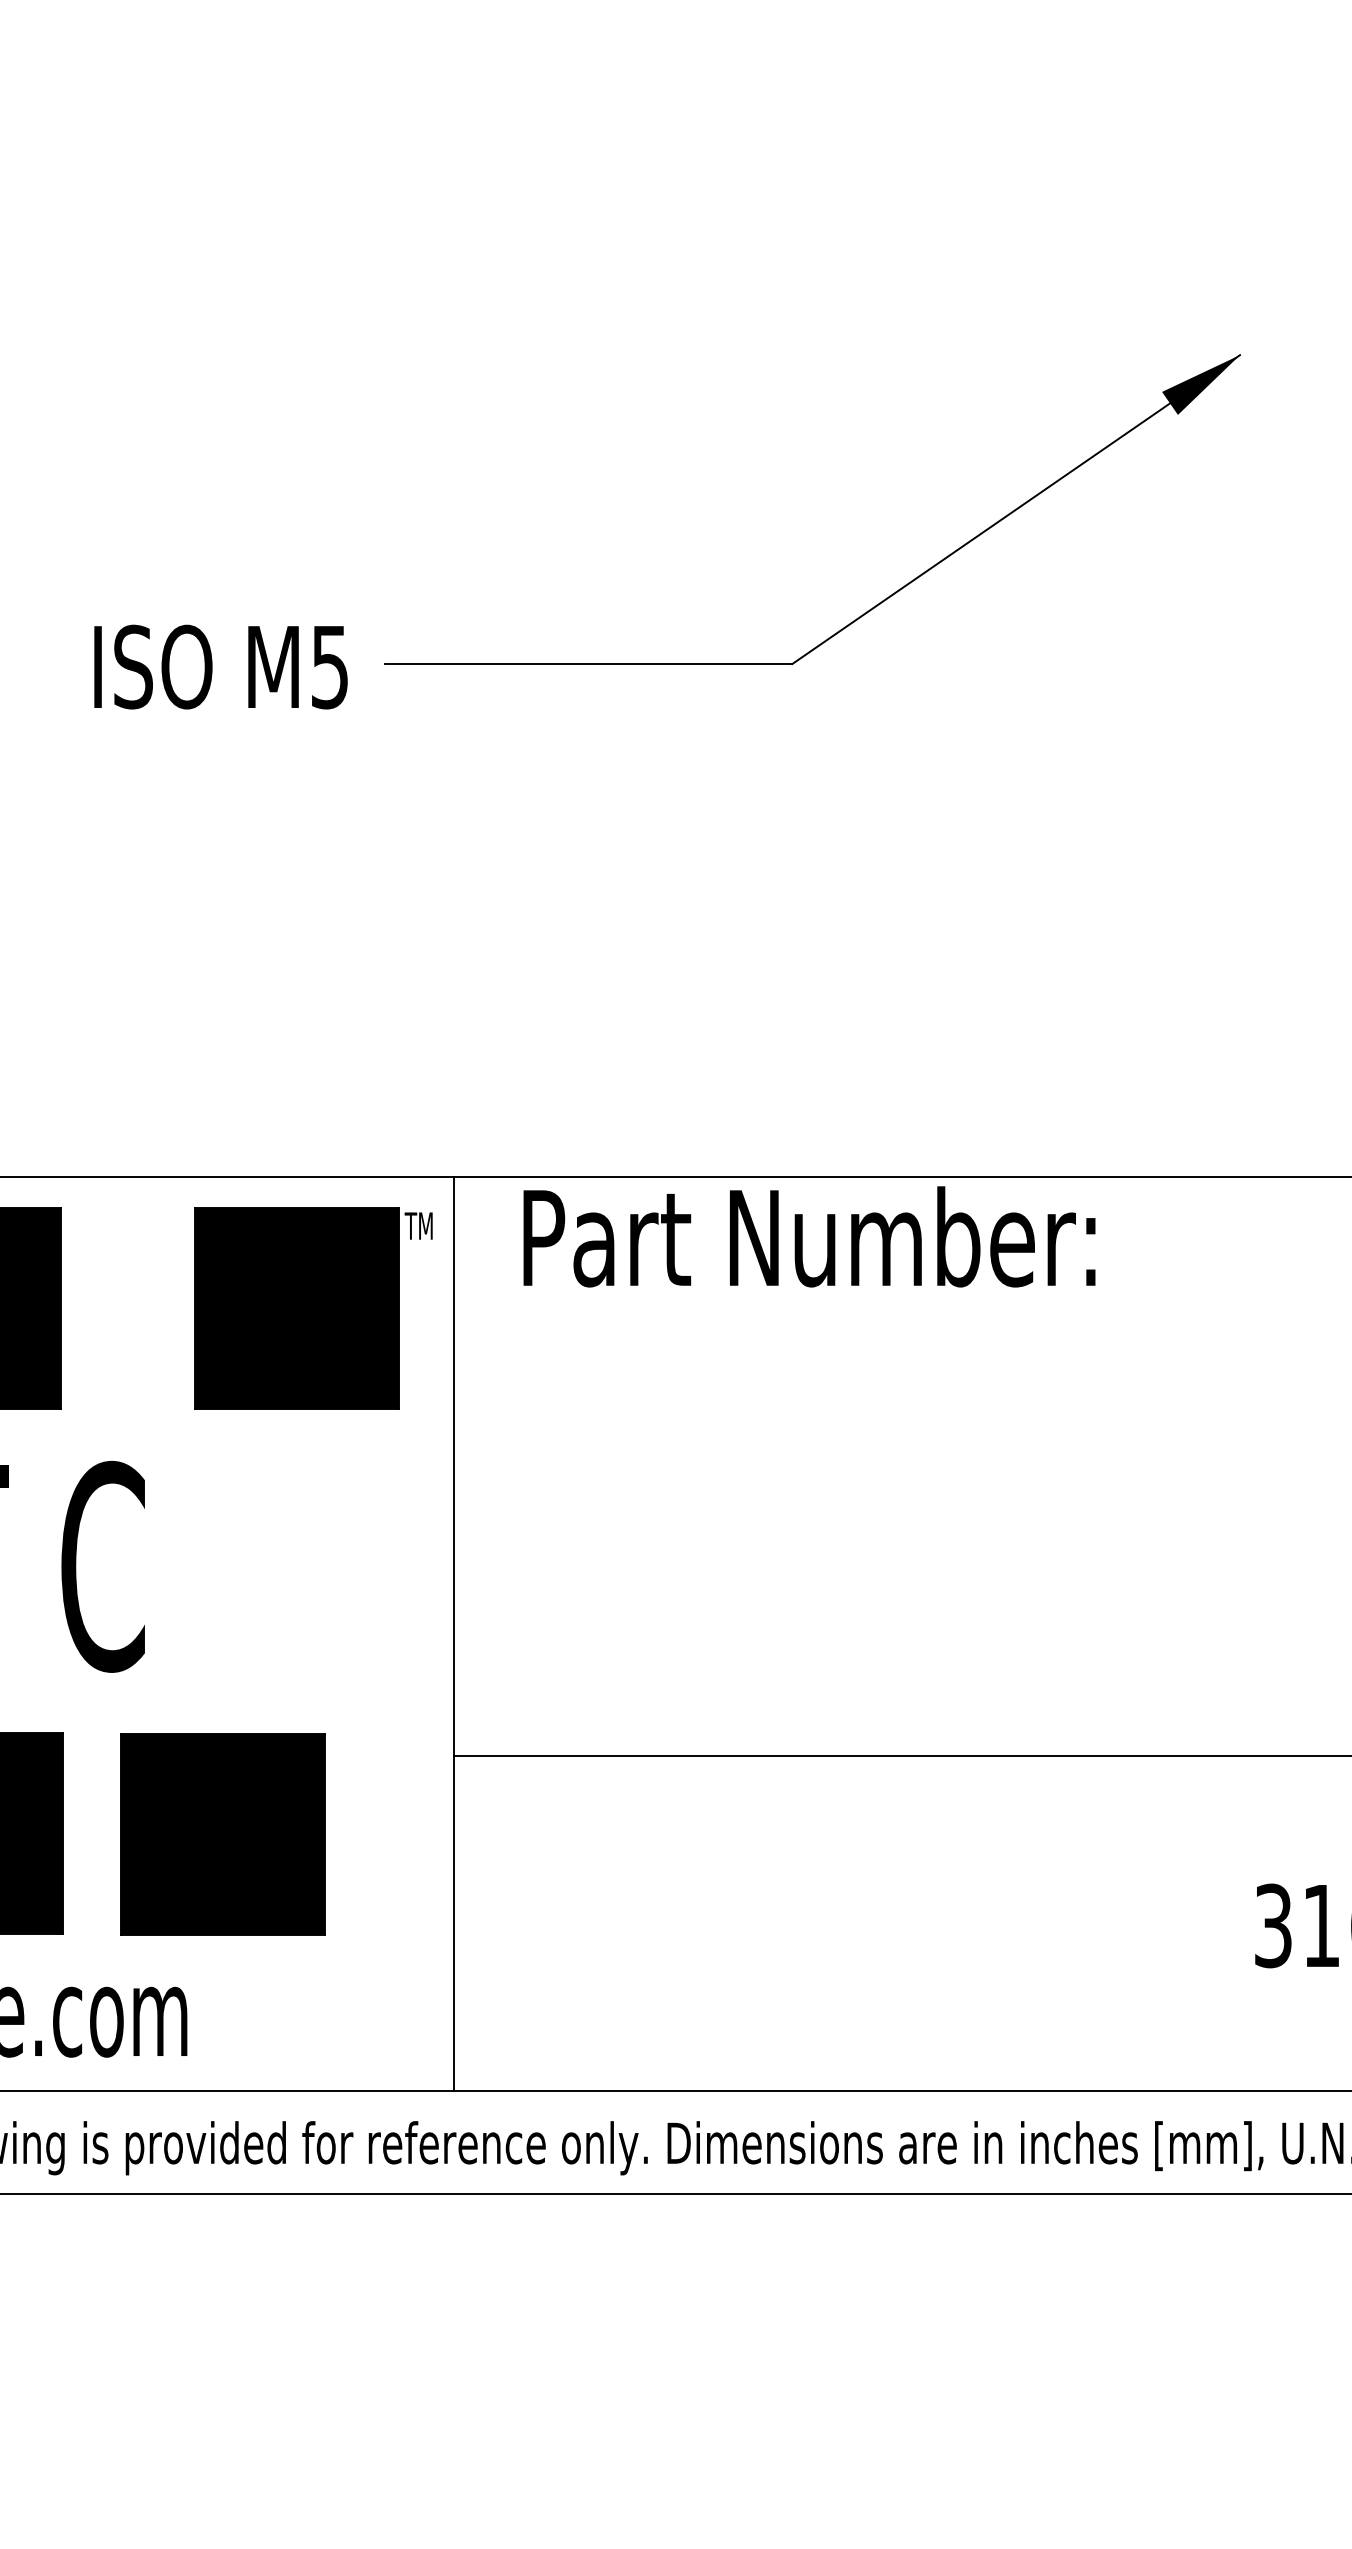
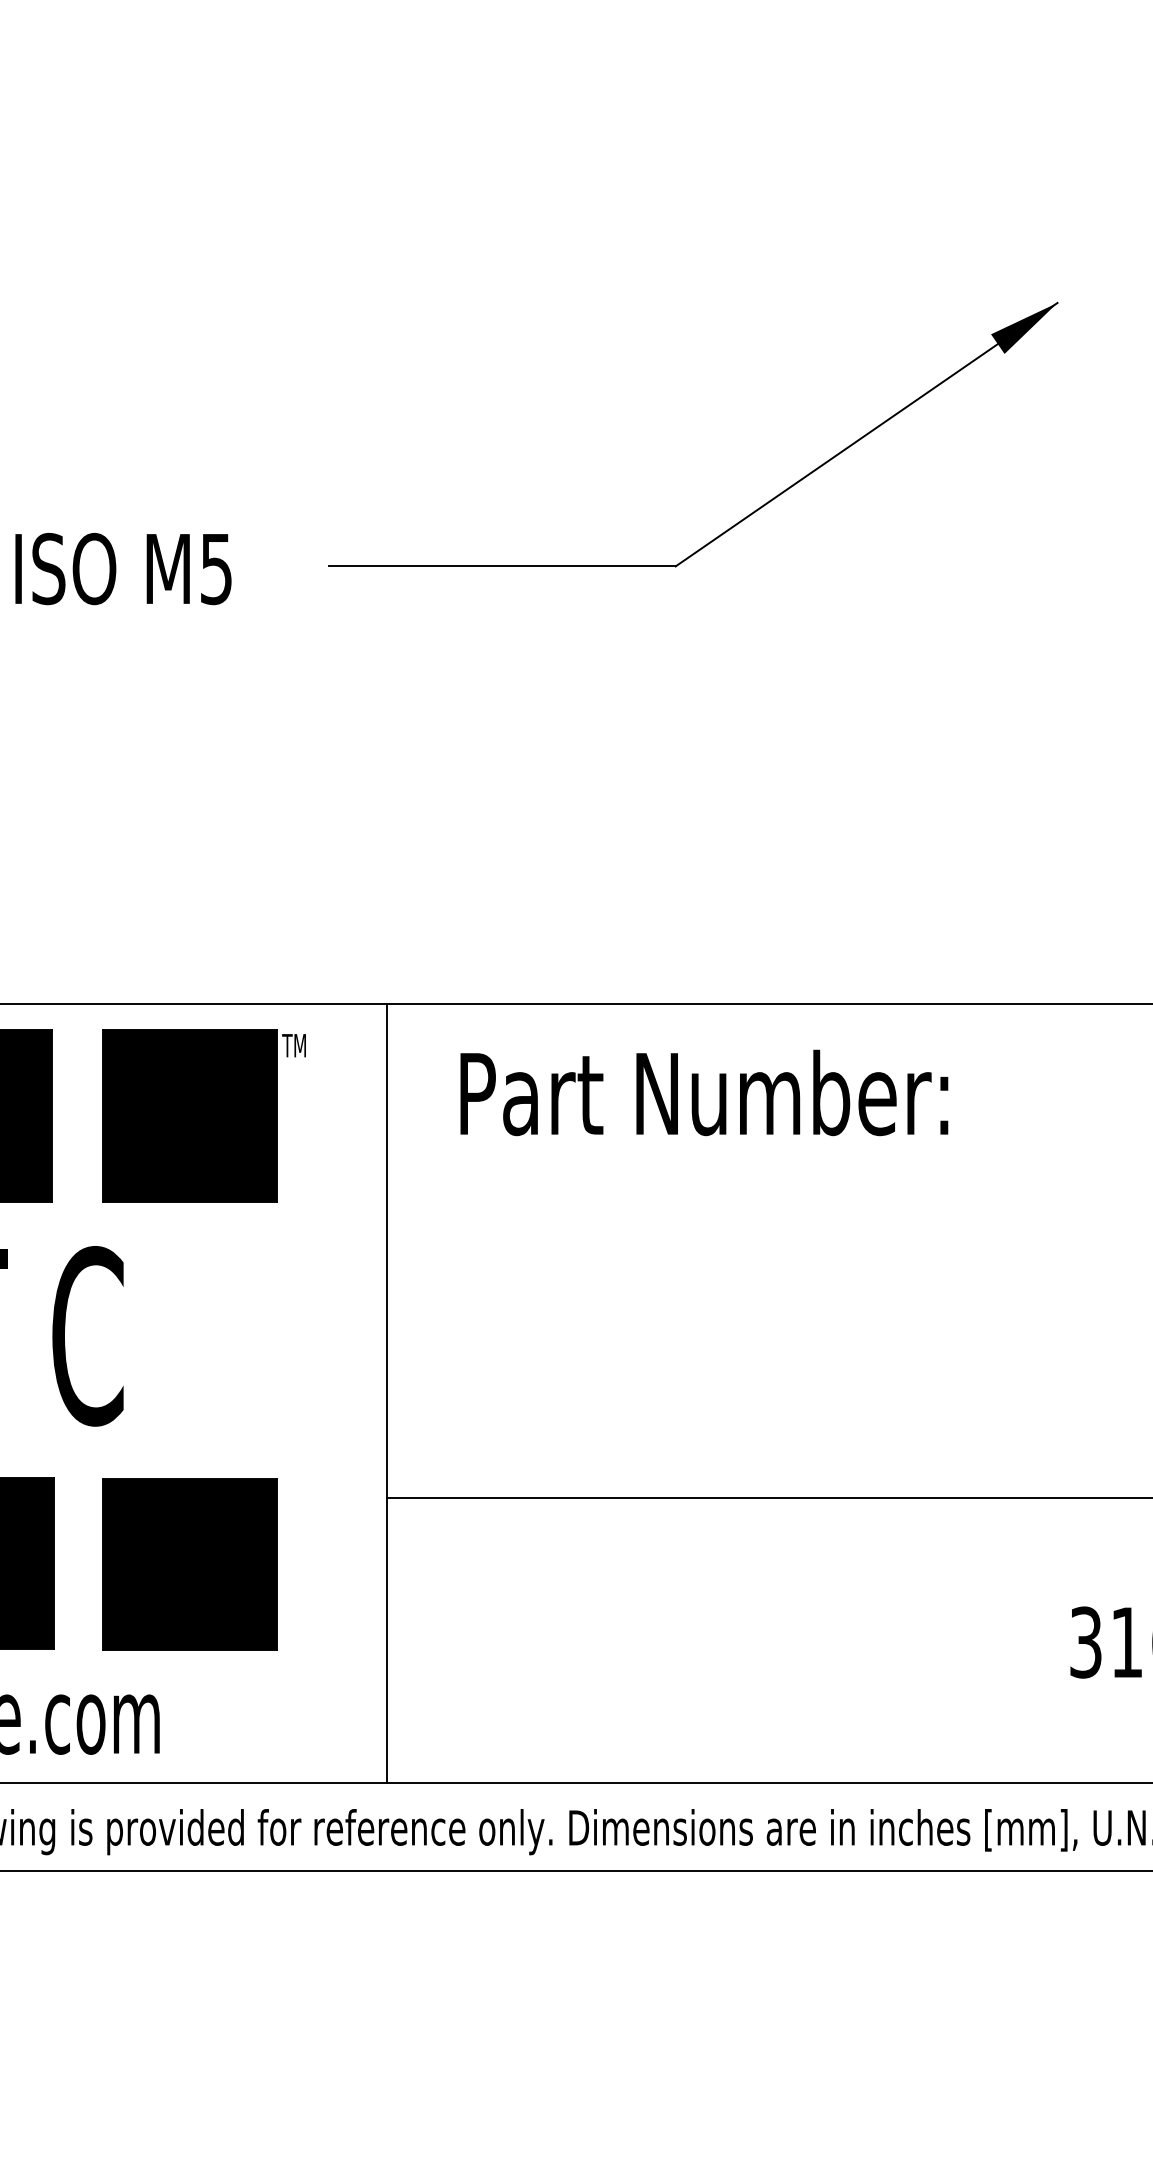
text: (221, 666) -> (123, 568), moved
text: (809, 1236) -> (704, 1092), moved
part: (312, 1307) -> (203, 1115), moved

